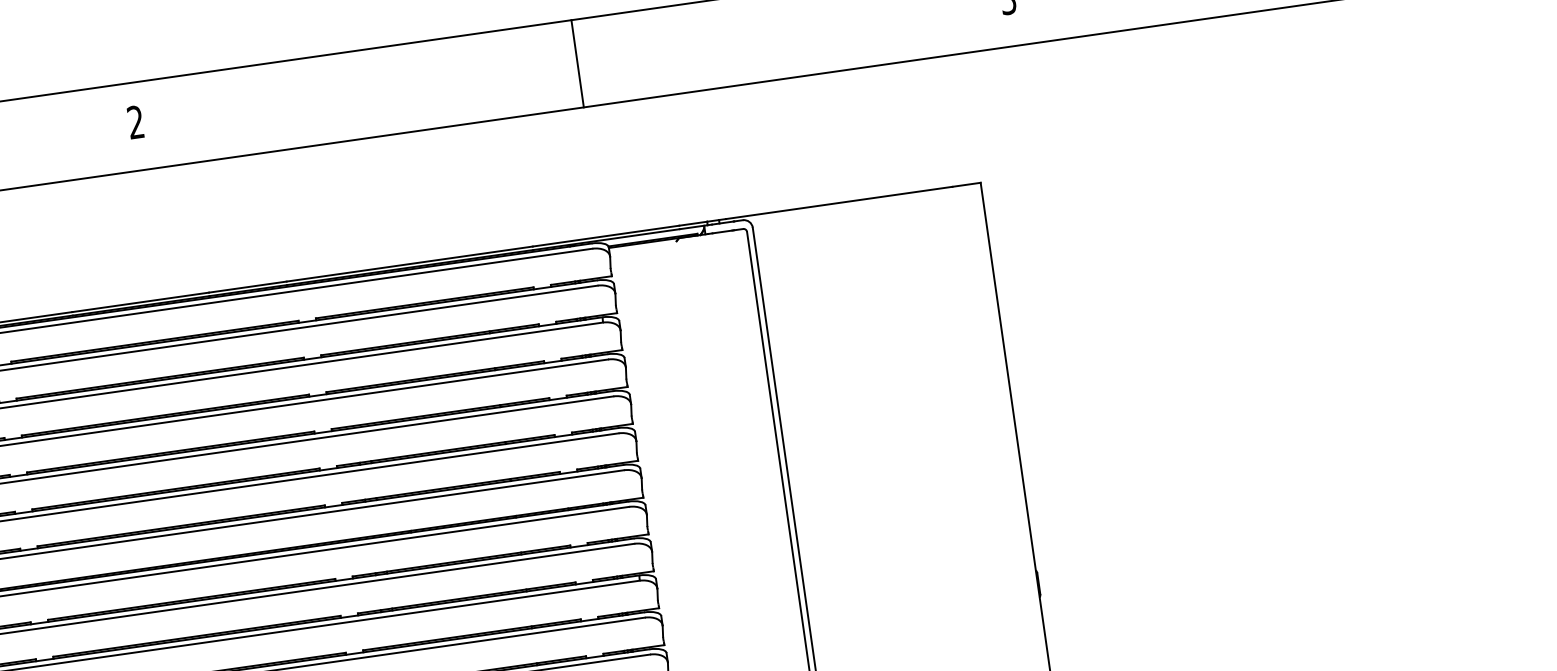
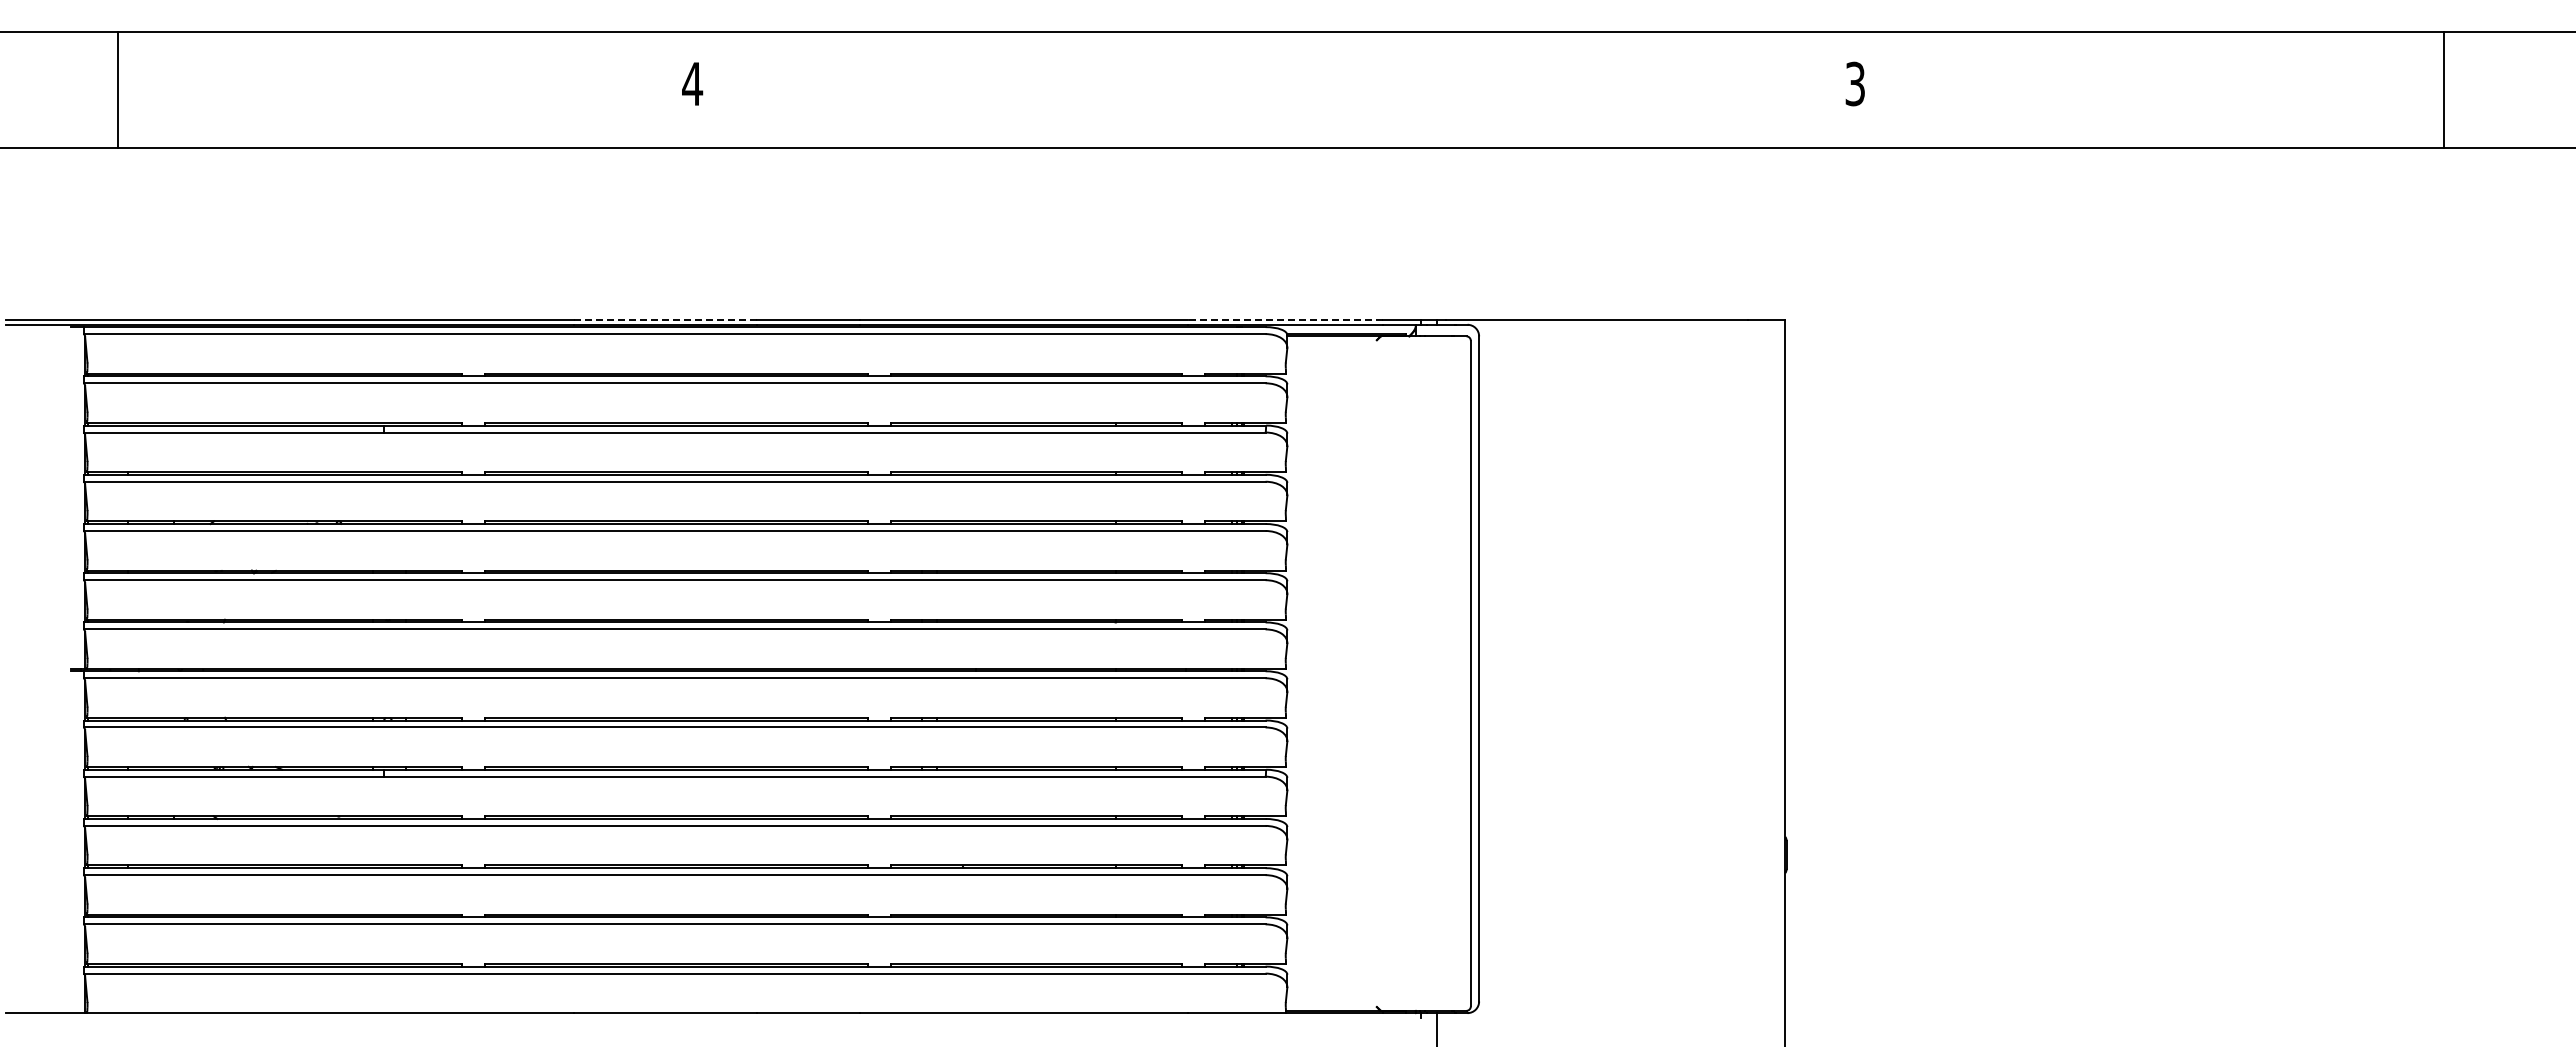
line: (577, 63) -> (1280, 89), removed
text: (135, 121) -> (692, 83), 2 -> 4
line: (605, 236) -> (1285, 320), solid -> dashed
line: (140, 302) -> (664, 320), solid -> dashed

